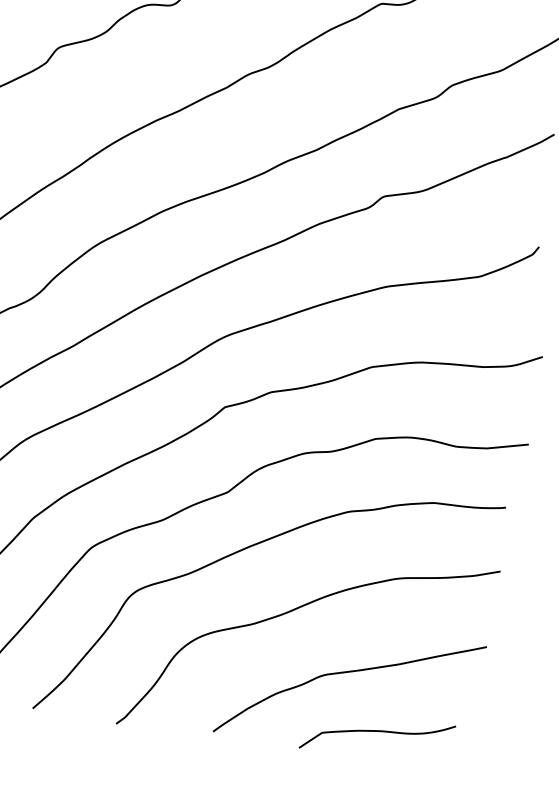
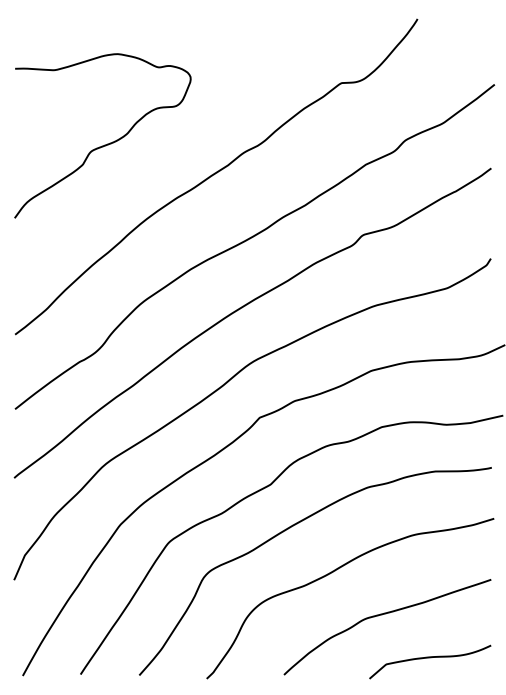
curve: (378, 732) -> (430, 658), moved

